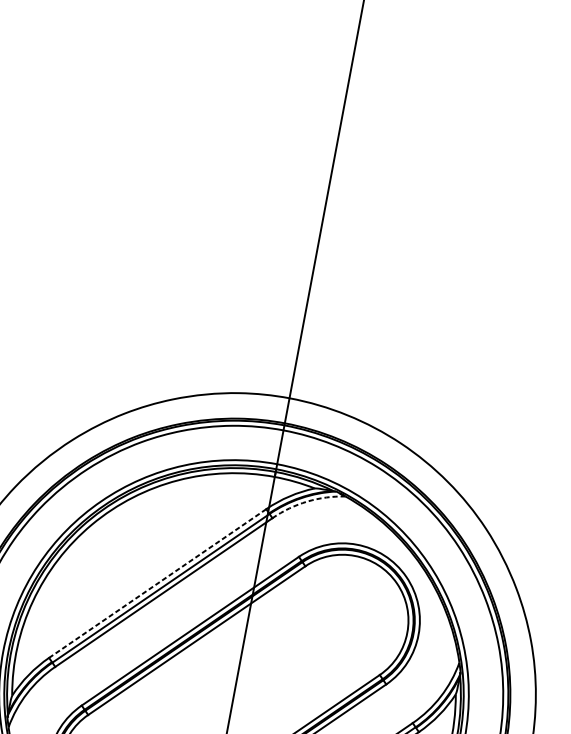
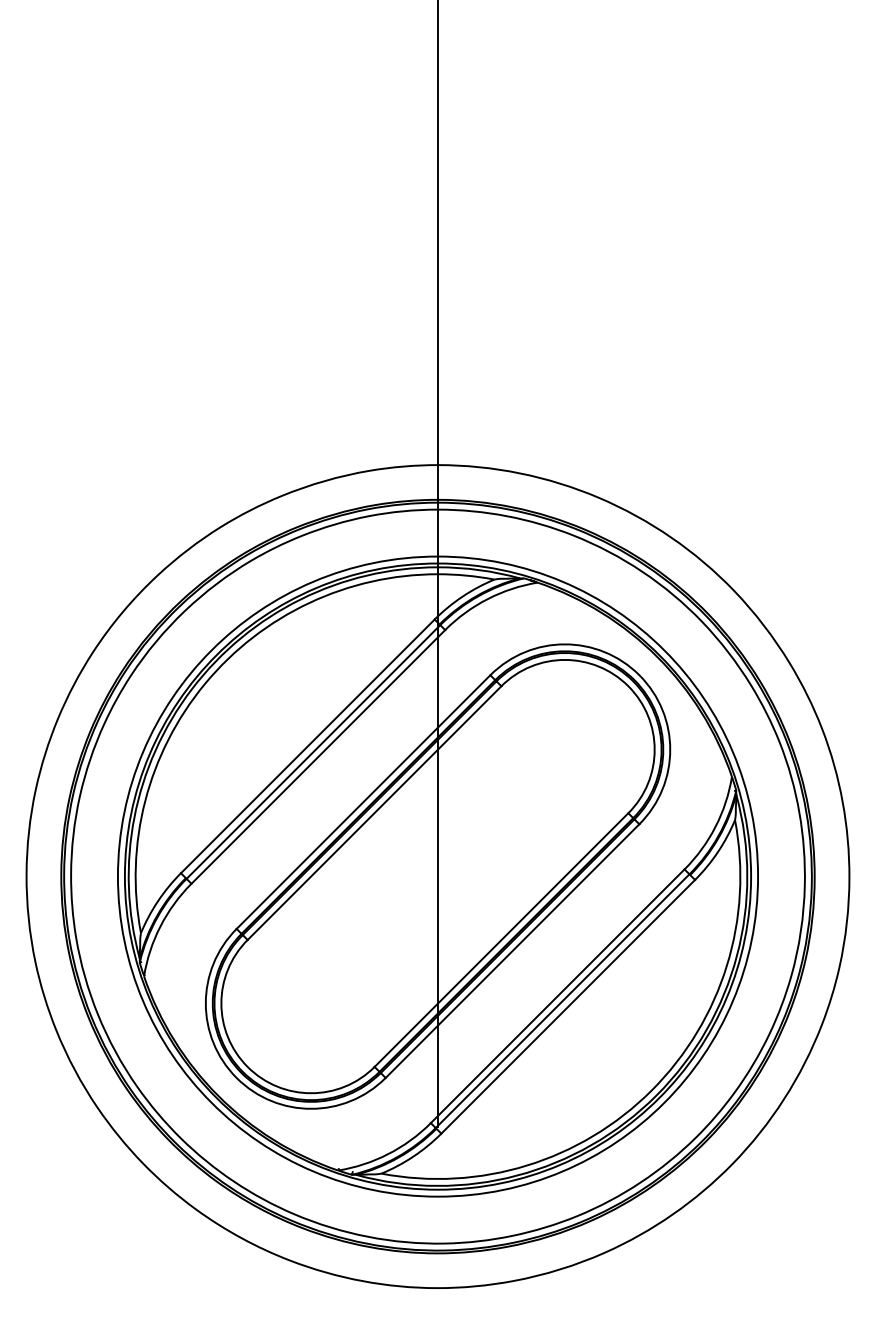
arc: (307, 501) -> (487, 599), dashed -> solid
line: (157, 583) -> (307, 746), dashed -> solid

